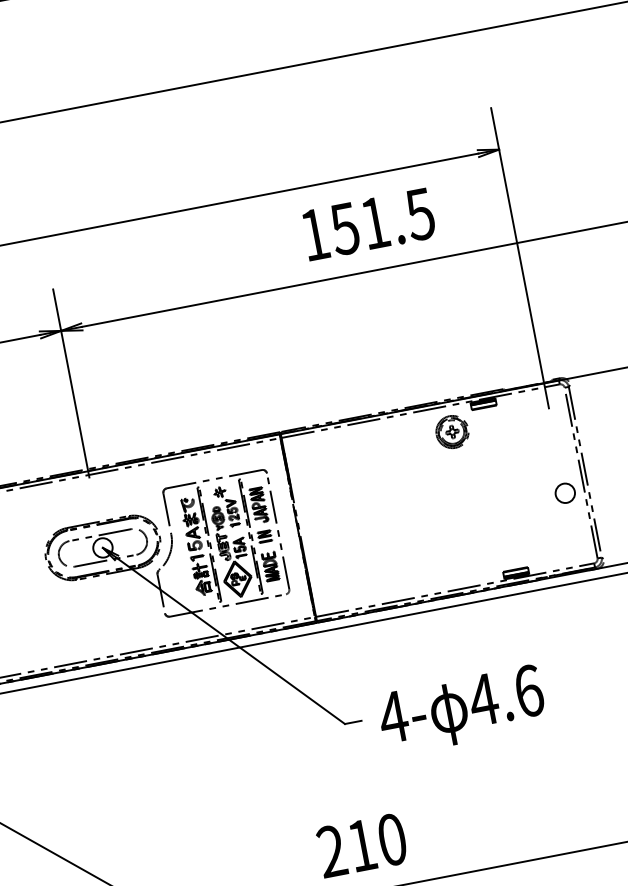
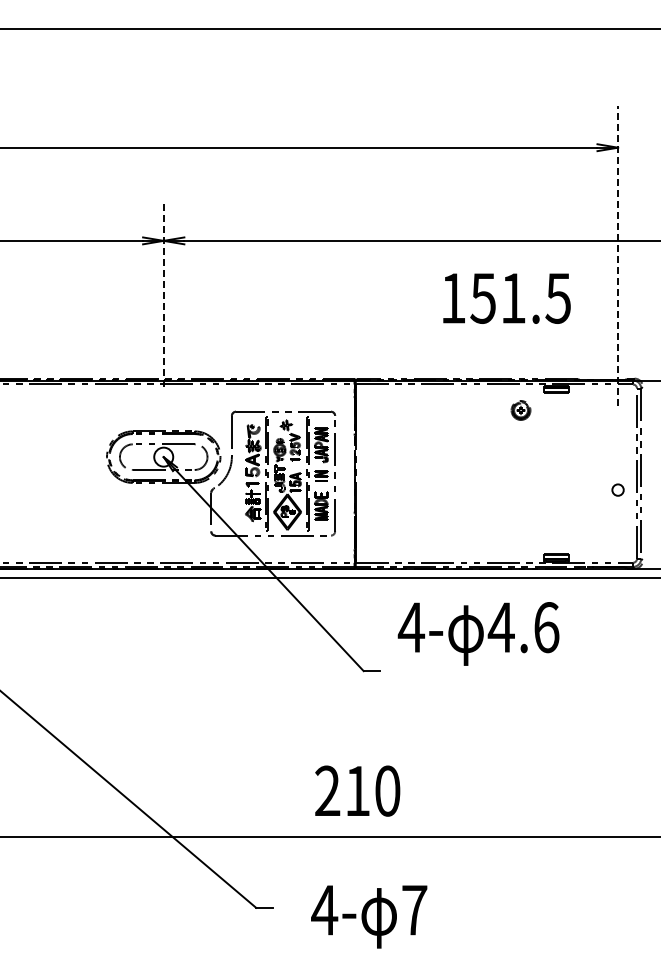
text: (368, 224) -> (506, 298), moved
line: (520, 257) -> (618, 255), solid -> dashed
line: (71, 383) -> (163, 293), solid -> dashed
part: (451, 432) -> (520, 410), size x0.6
circle: (564, 492) -> (617, 489), size x0.6
text: (461, 710) -> (478, 633), moved

